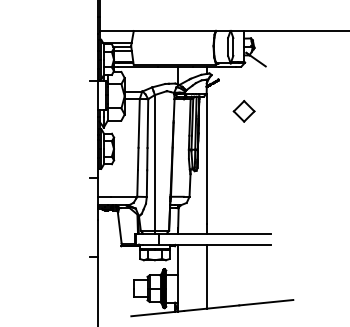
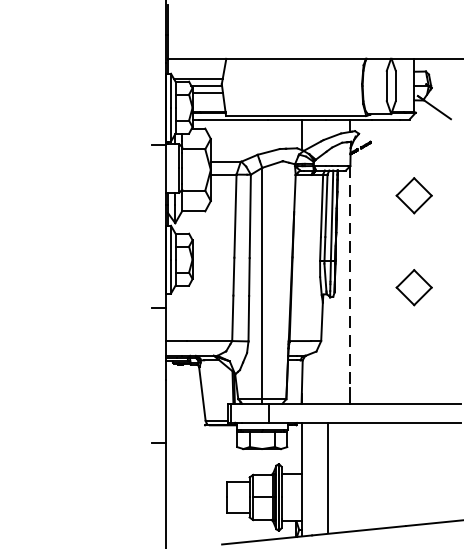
line: (206, 159) -> (350, 277), solid -> dashed
part: (243, 165) -> (413, 287), added
line: (206, 276) -> (327, 476), moved

